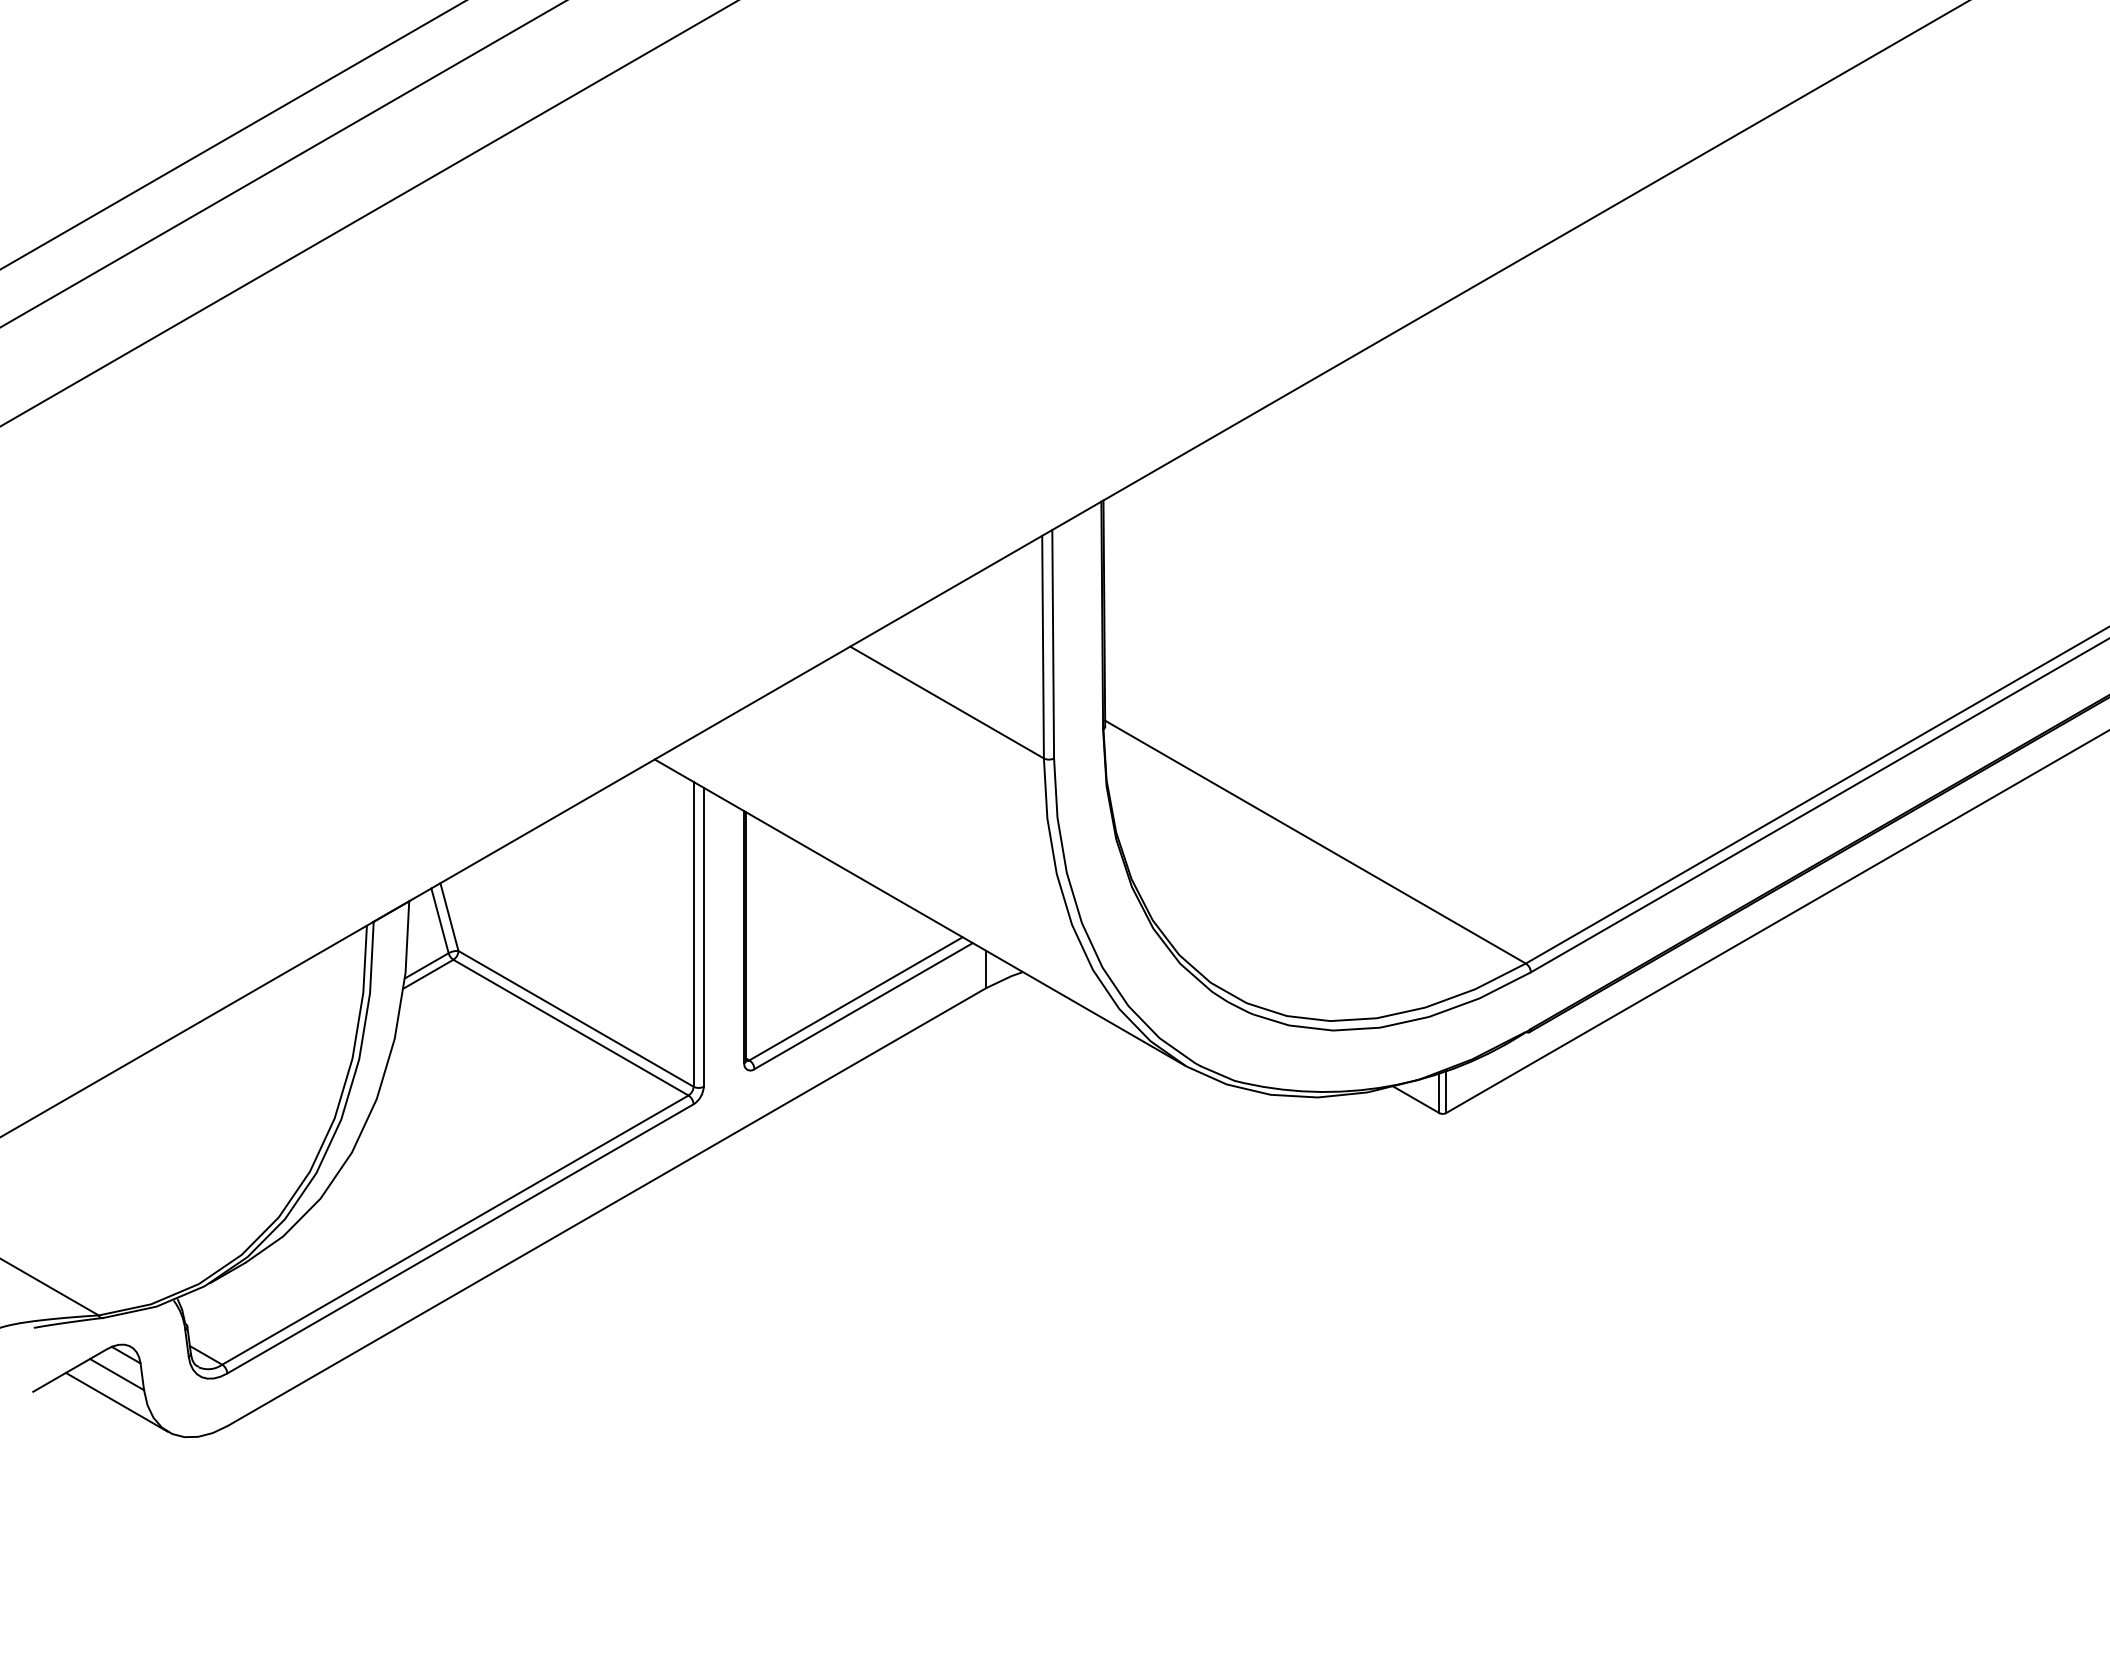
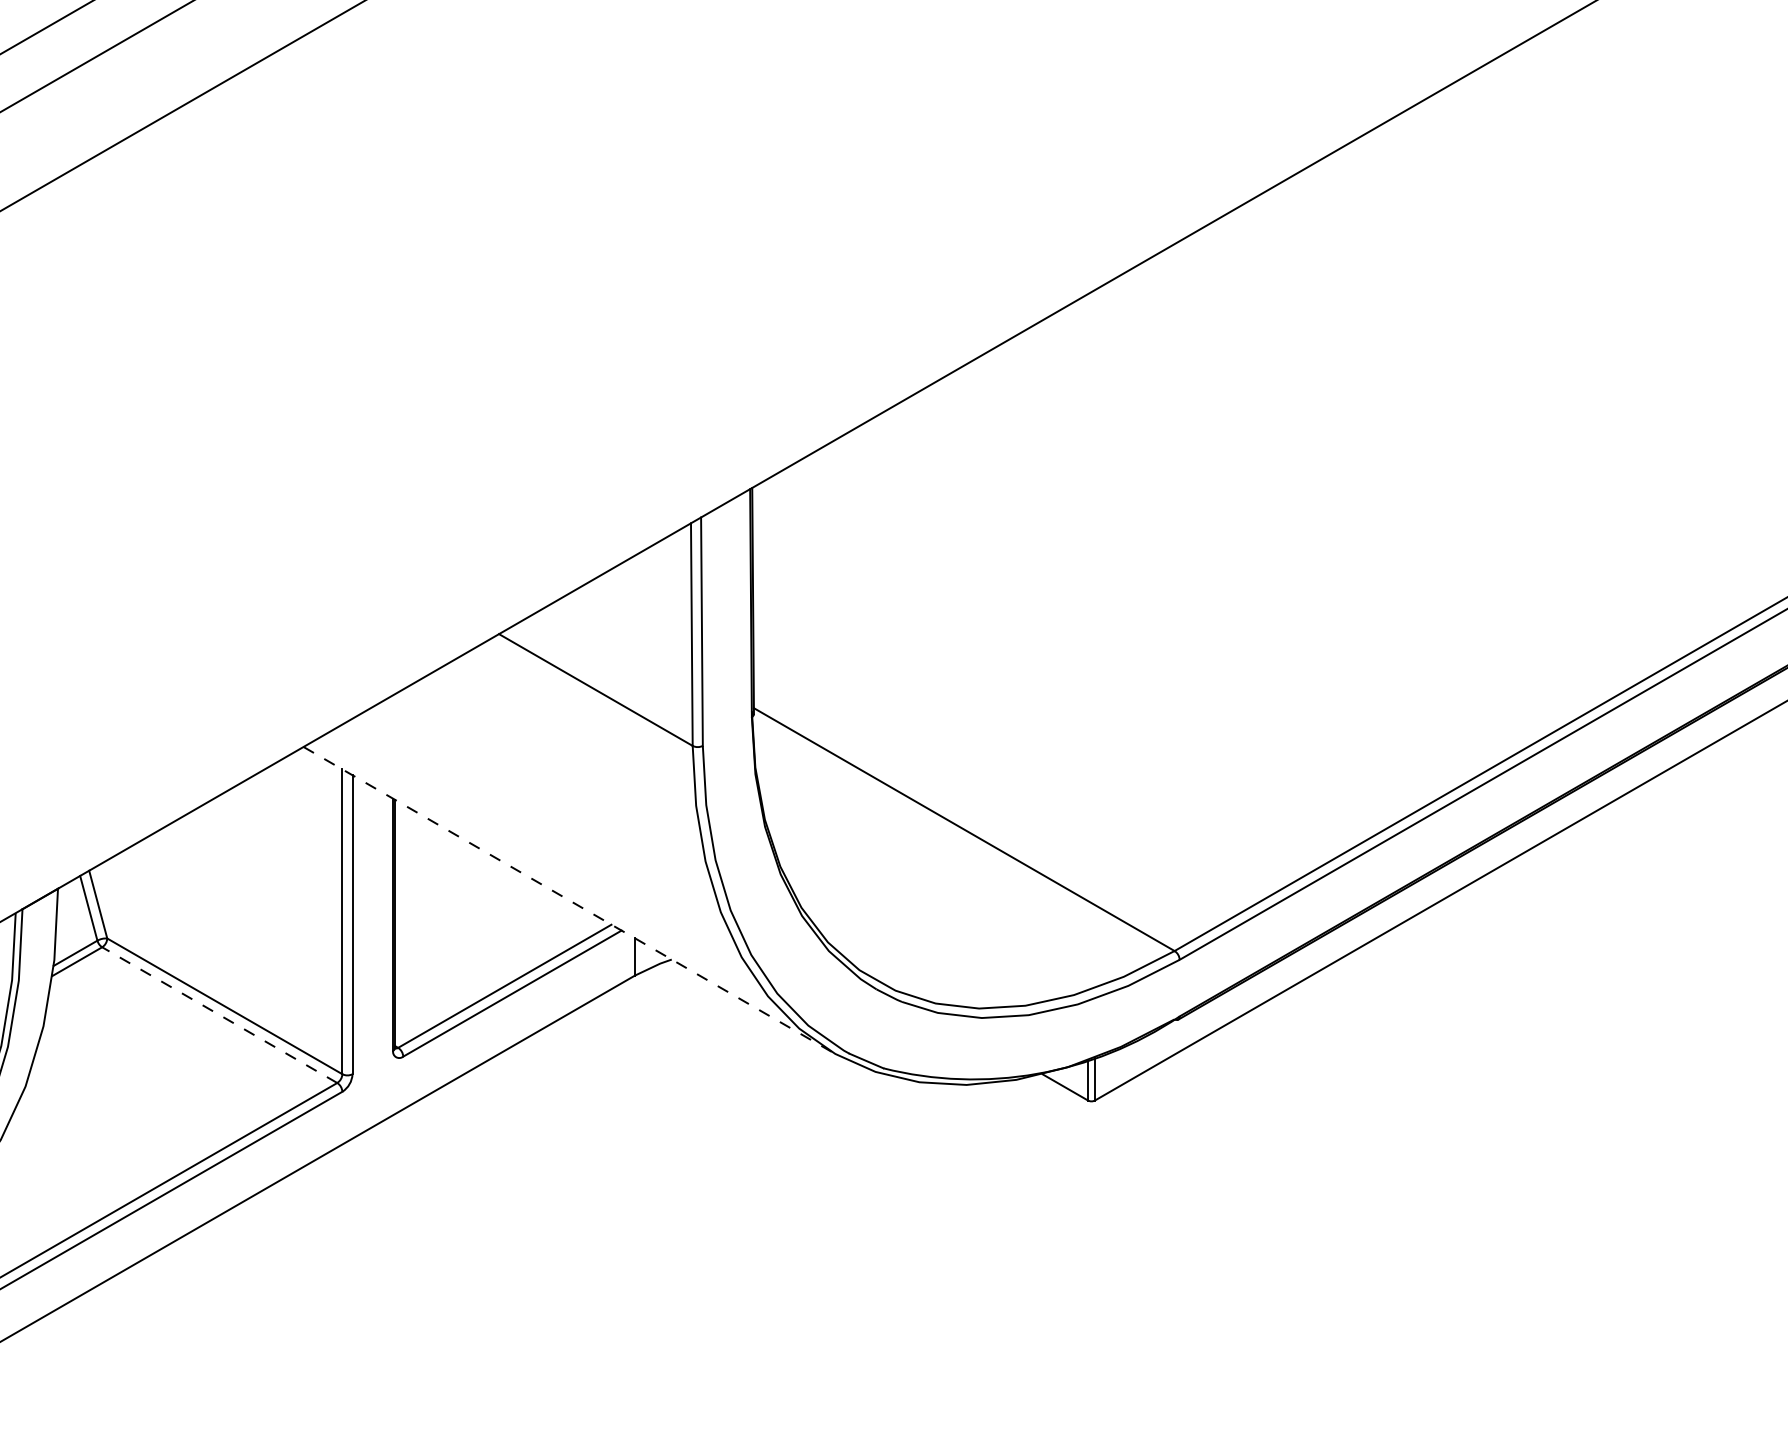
line: (920, 912) -> (569, 899), solid -> dashed
line: (570, 1027) -> (219, 1014), solid -> dashed

